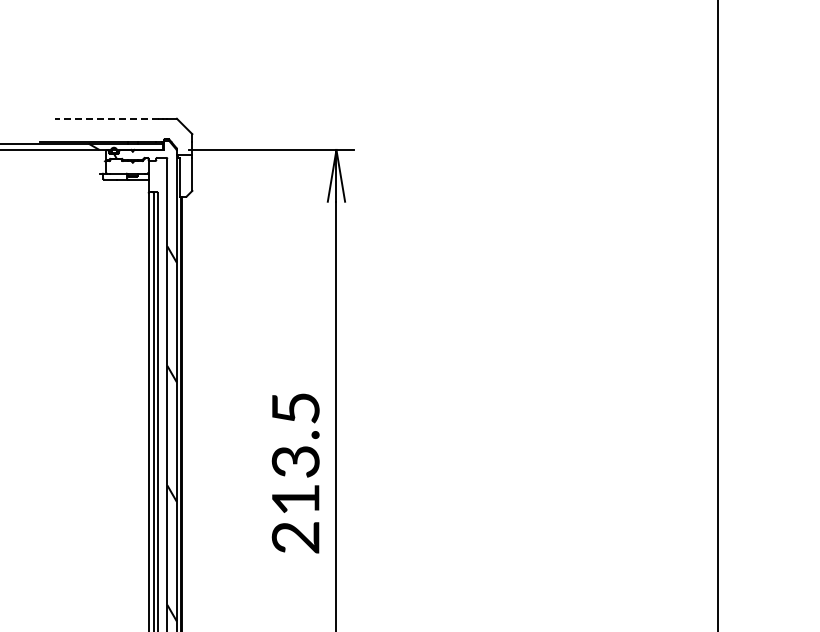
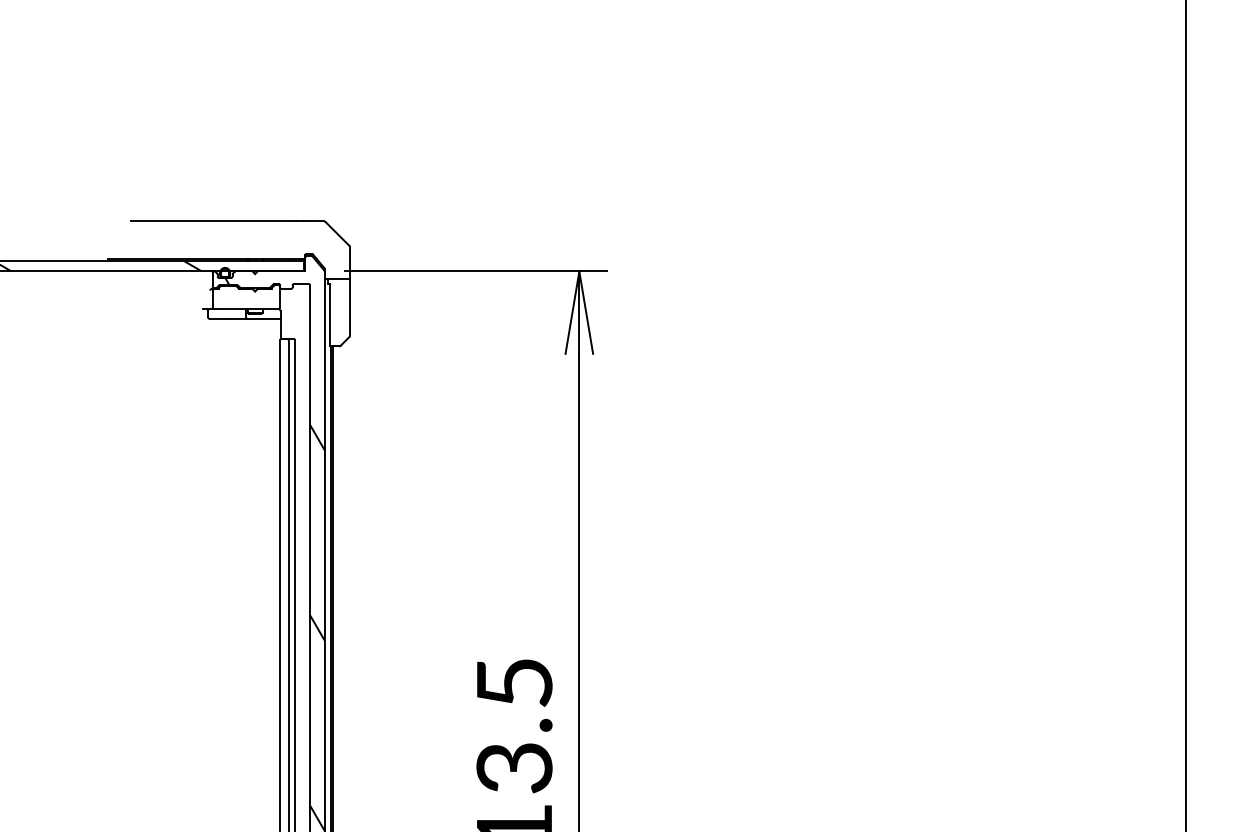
line: (106, 118) -> (213, 221), dashed -> solid

